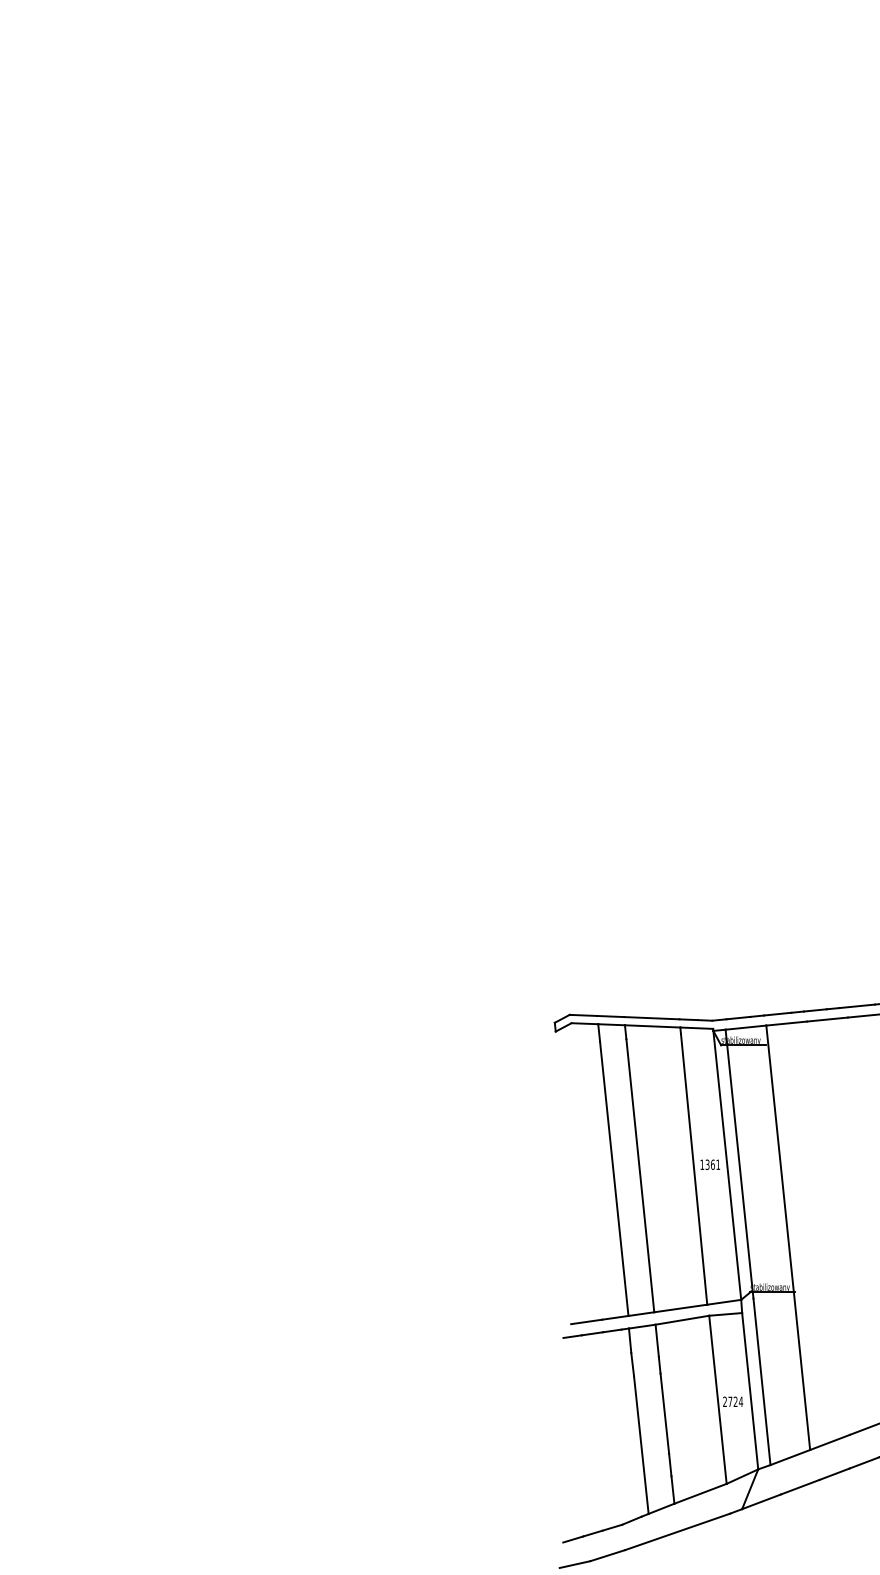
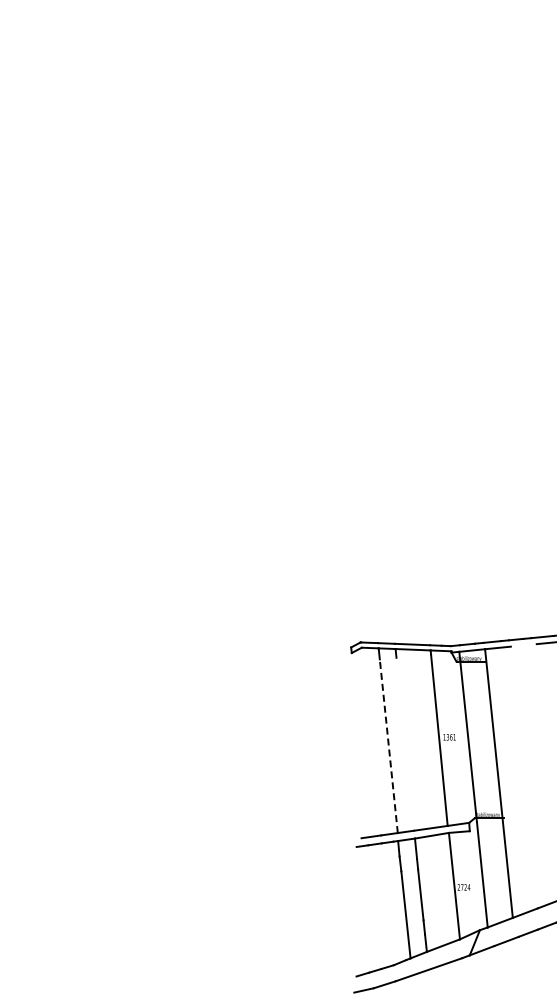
line: (827, 1019) -> (523, 645), removed
line: (727, 1165) -> (460, 737), removed
line: (640, 1174) -> (405, 743), removed
line: (613, 1177) -> (388, 745), solid -> dashed
line: (749, 1390) -> (474, 880), removed

